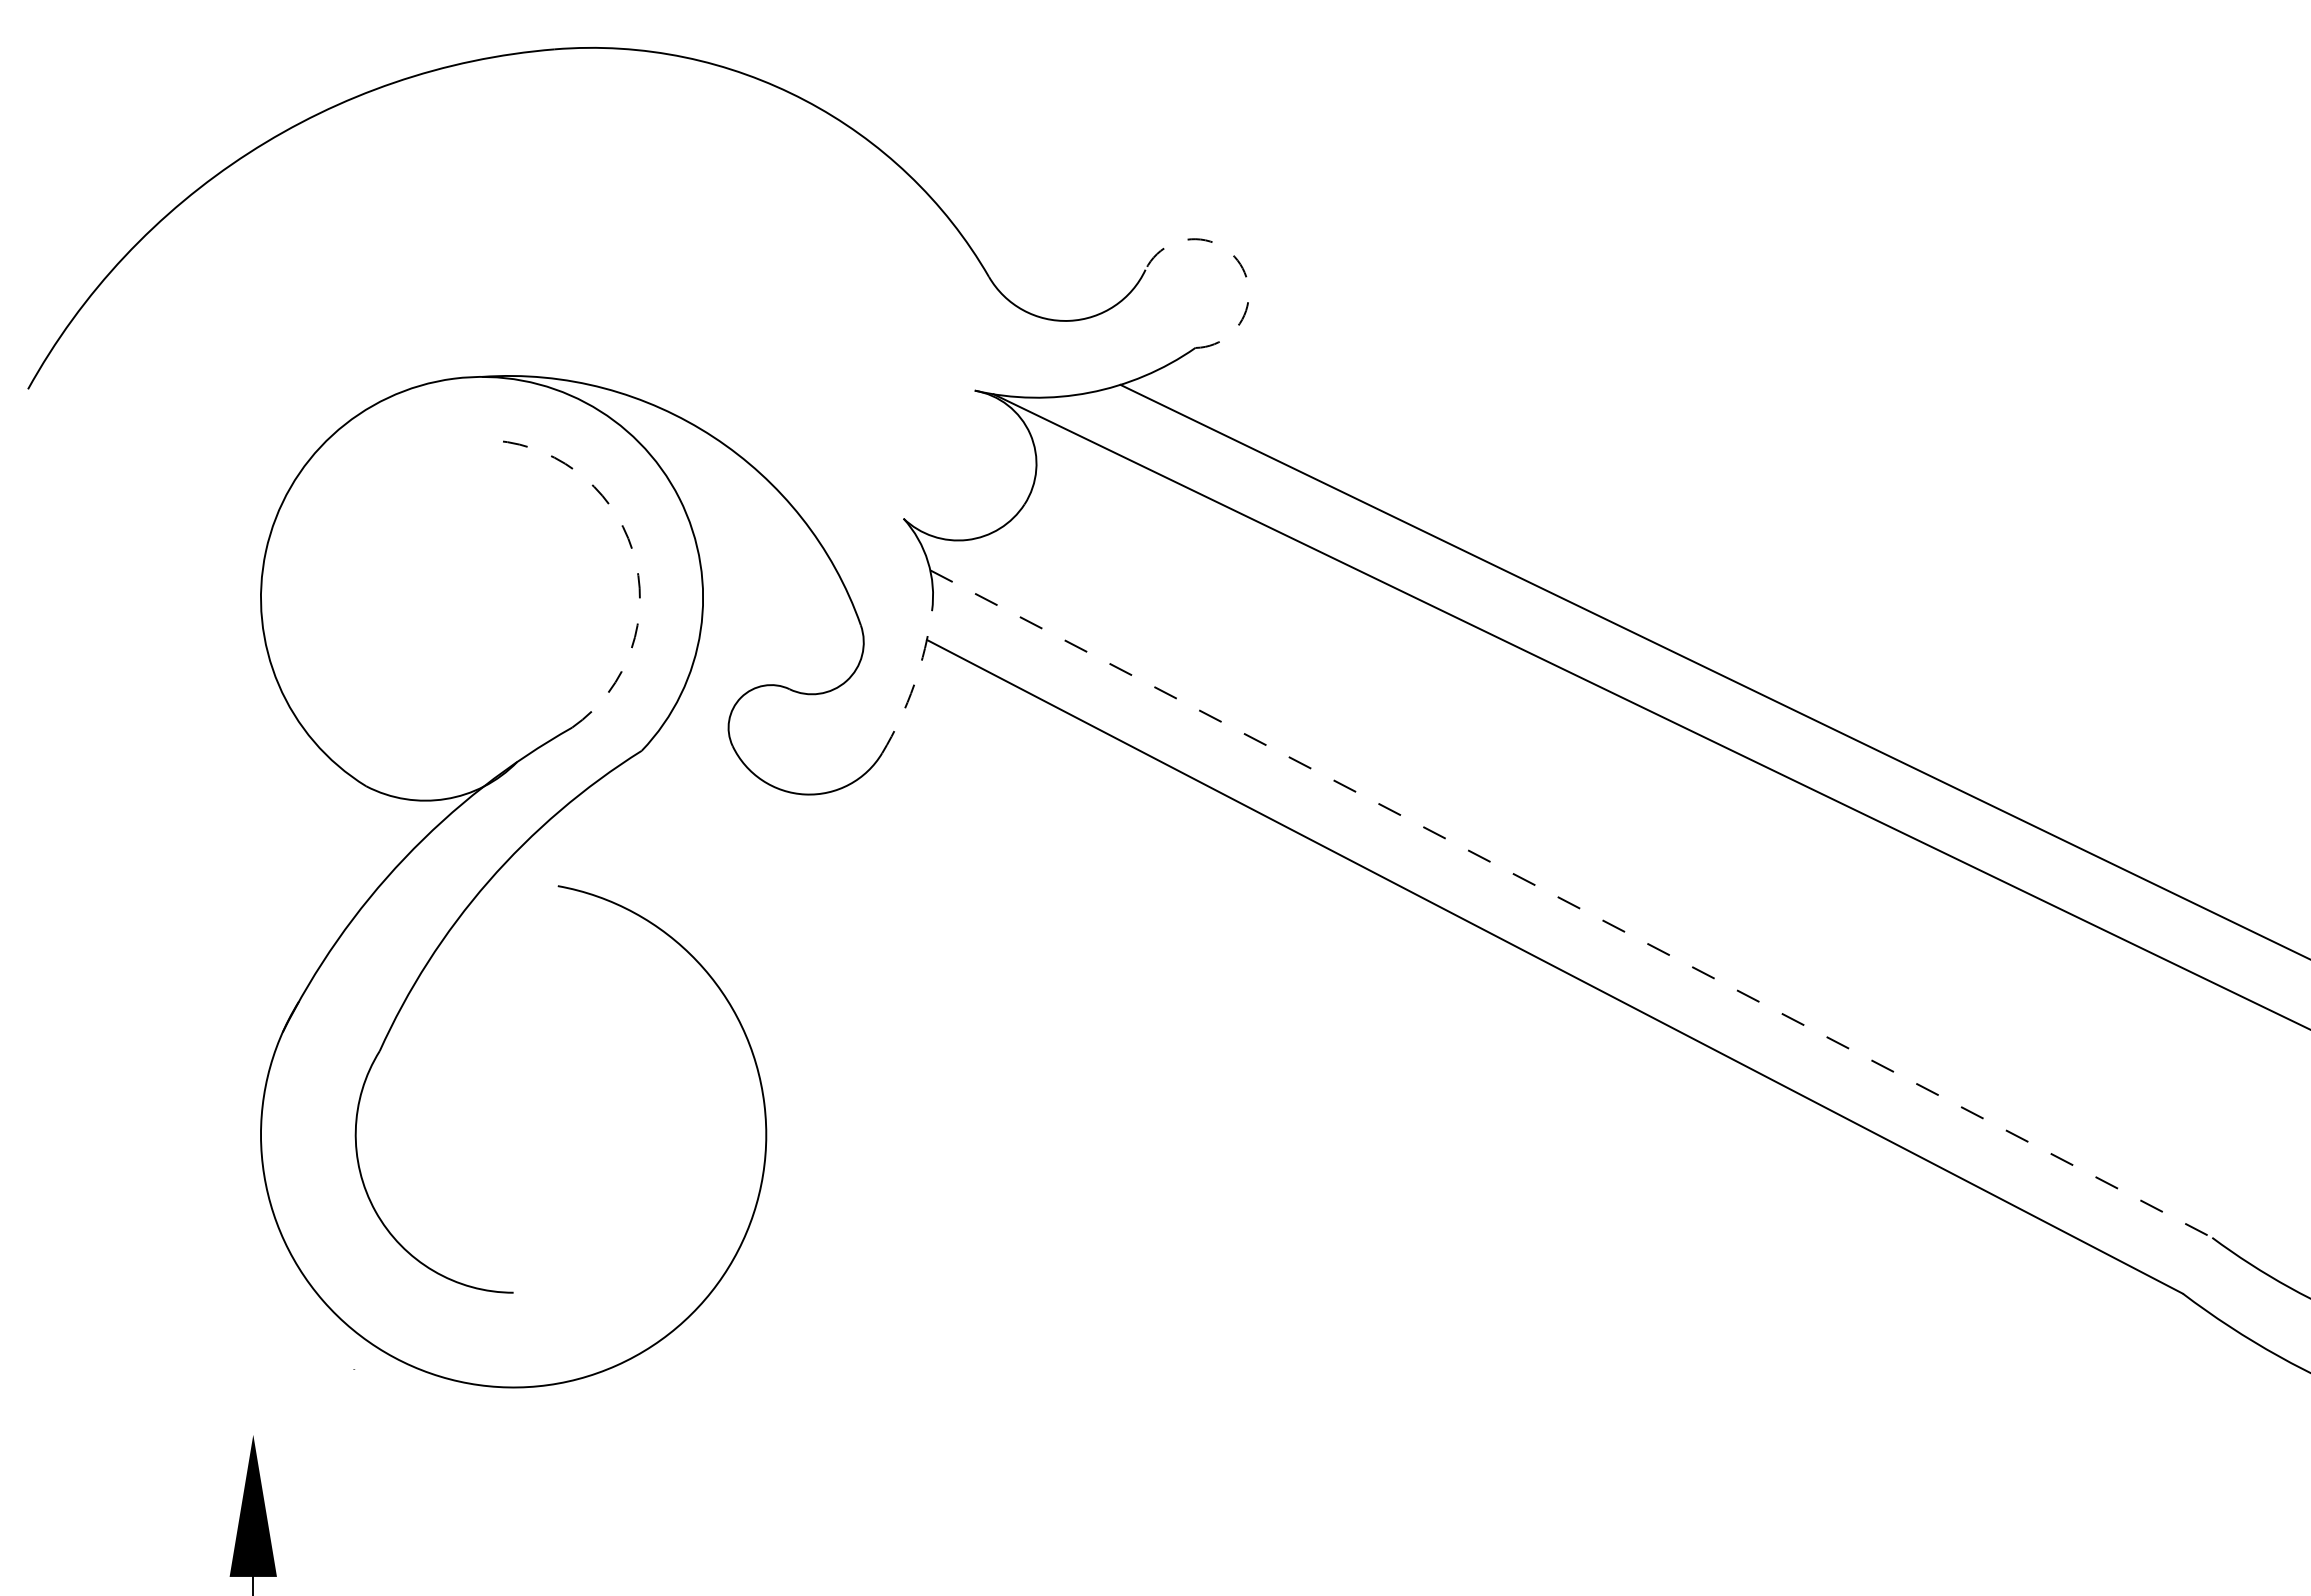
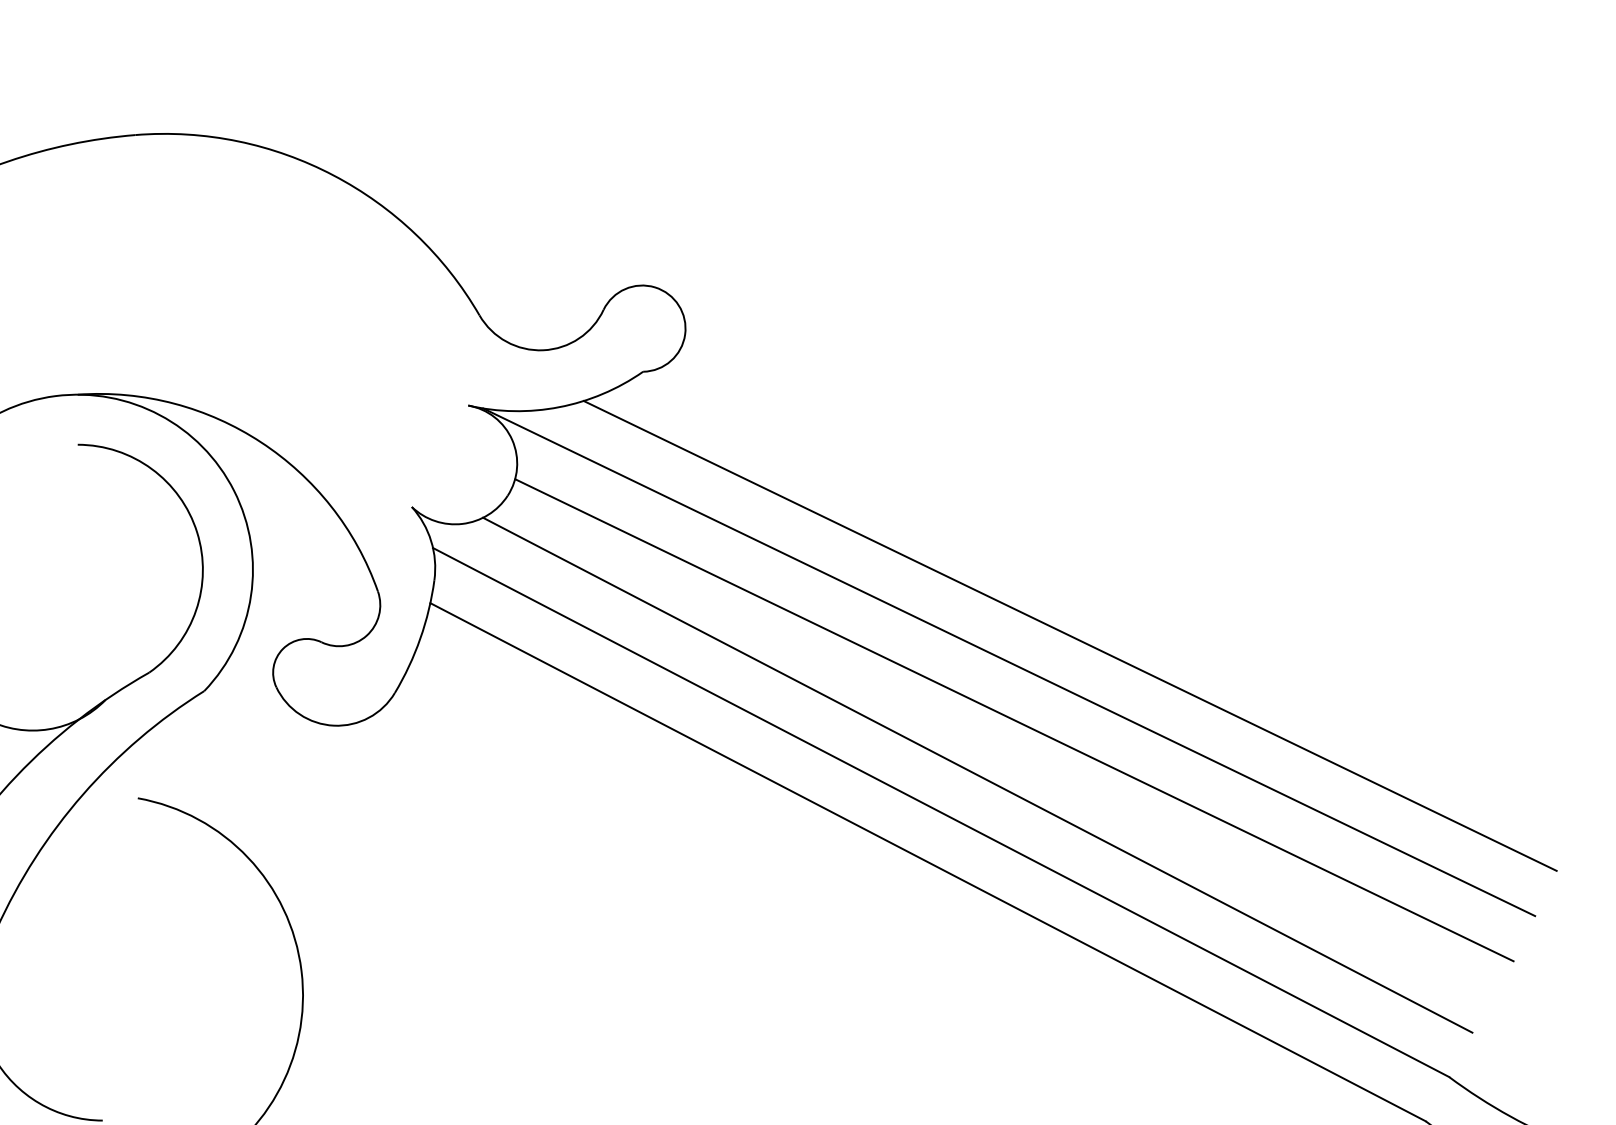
arc: (1240, 264) -> (678, 305), dashed -> solid
arc: (632, 550) -> (196, 532), dashed -> solid
arc: (914, 684) -> (420, 638), dashed -> solid
line: (1663, 787) -> (1014, 720), added
line: (1617, 856) -> (977, 774), added
line: (1571, 904) -> (941, 812), dashed -> solid

